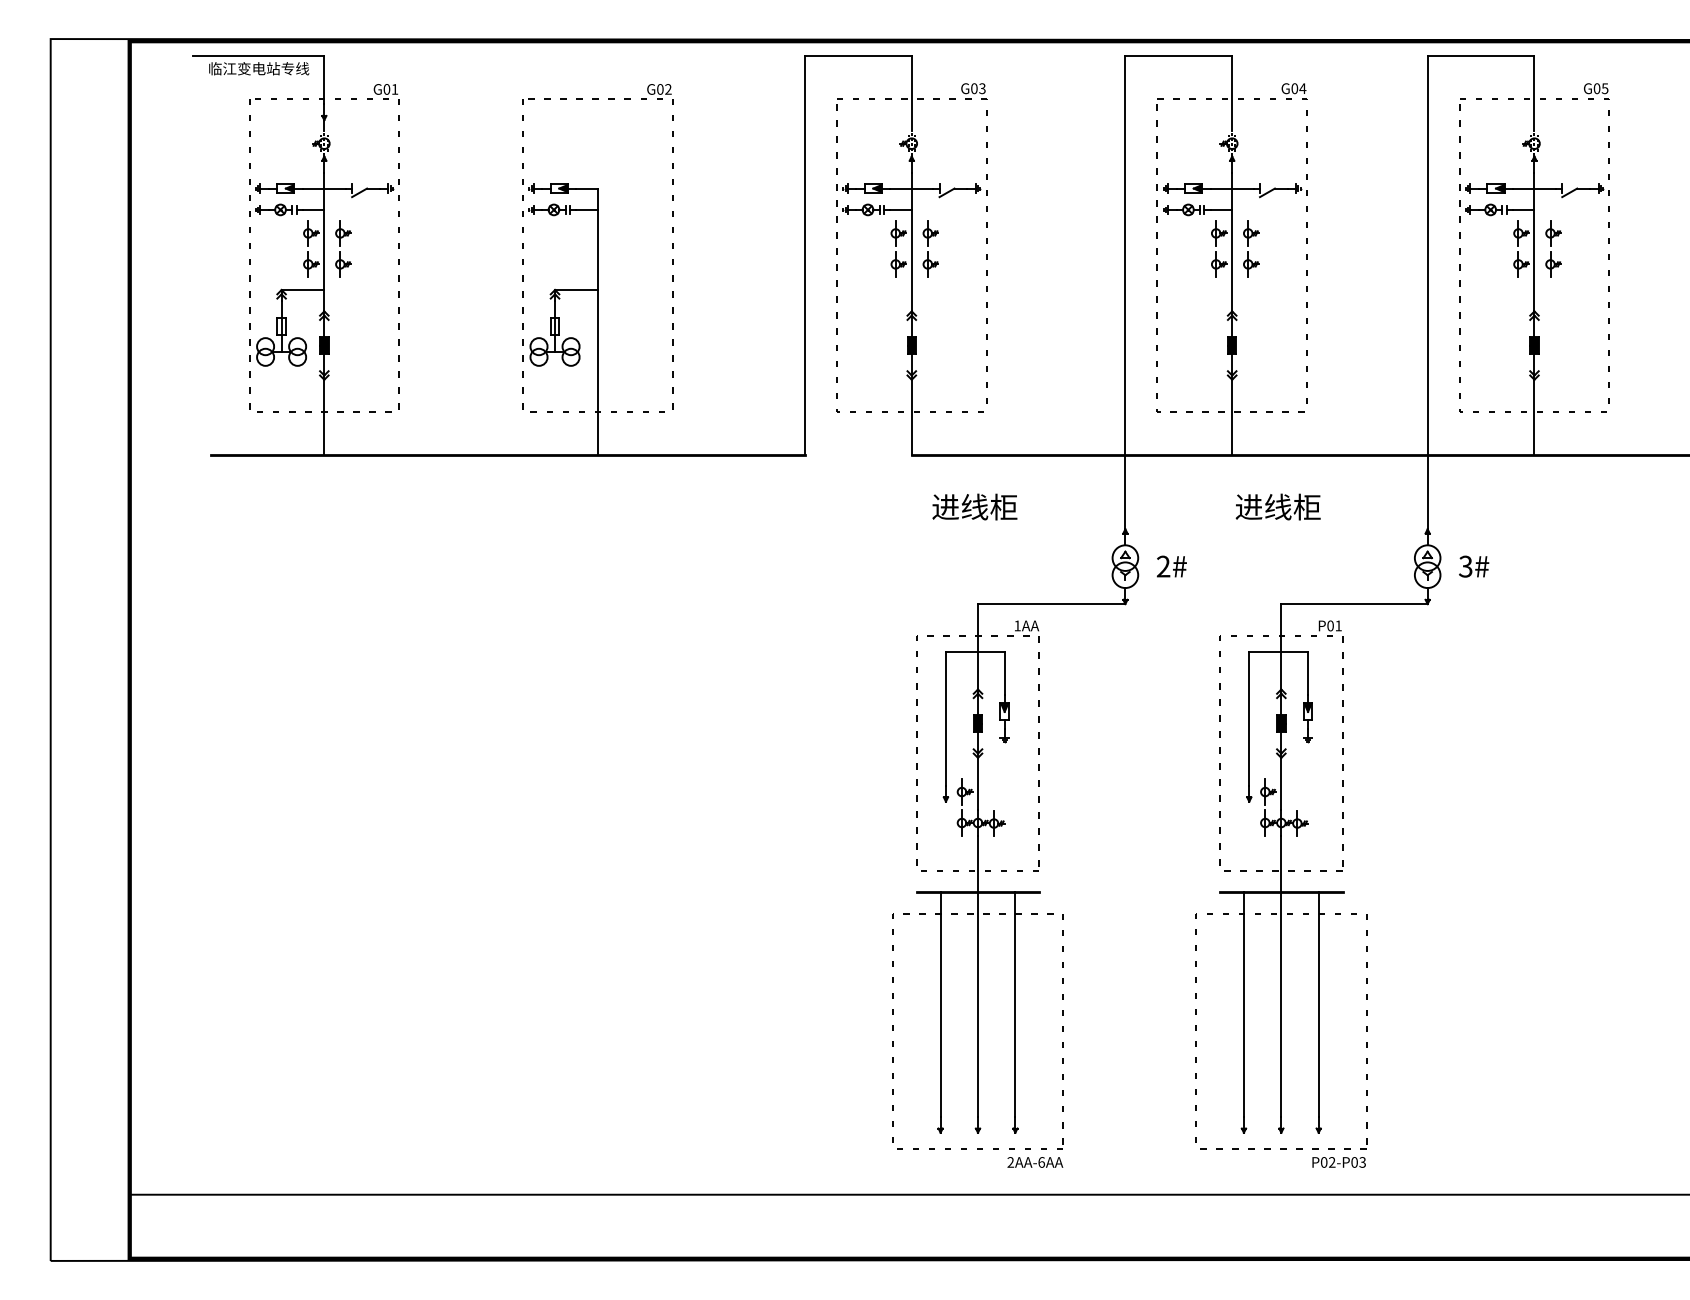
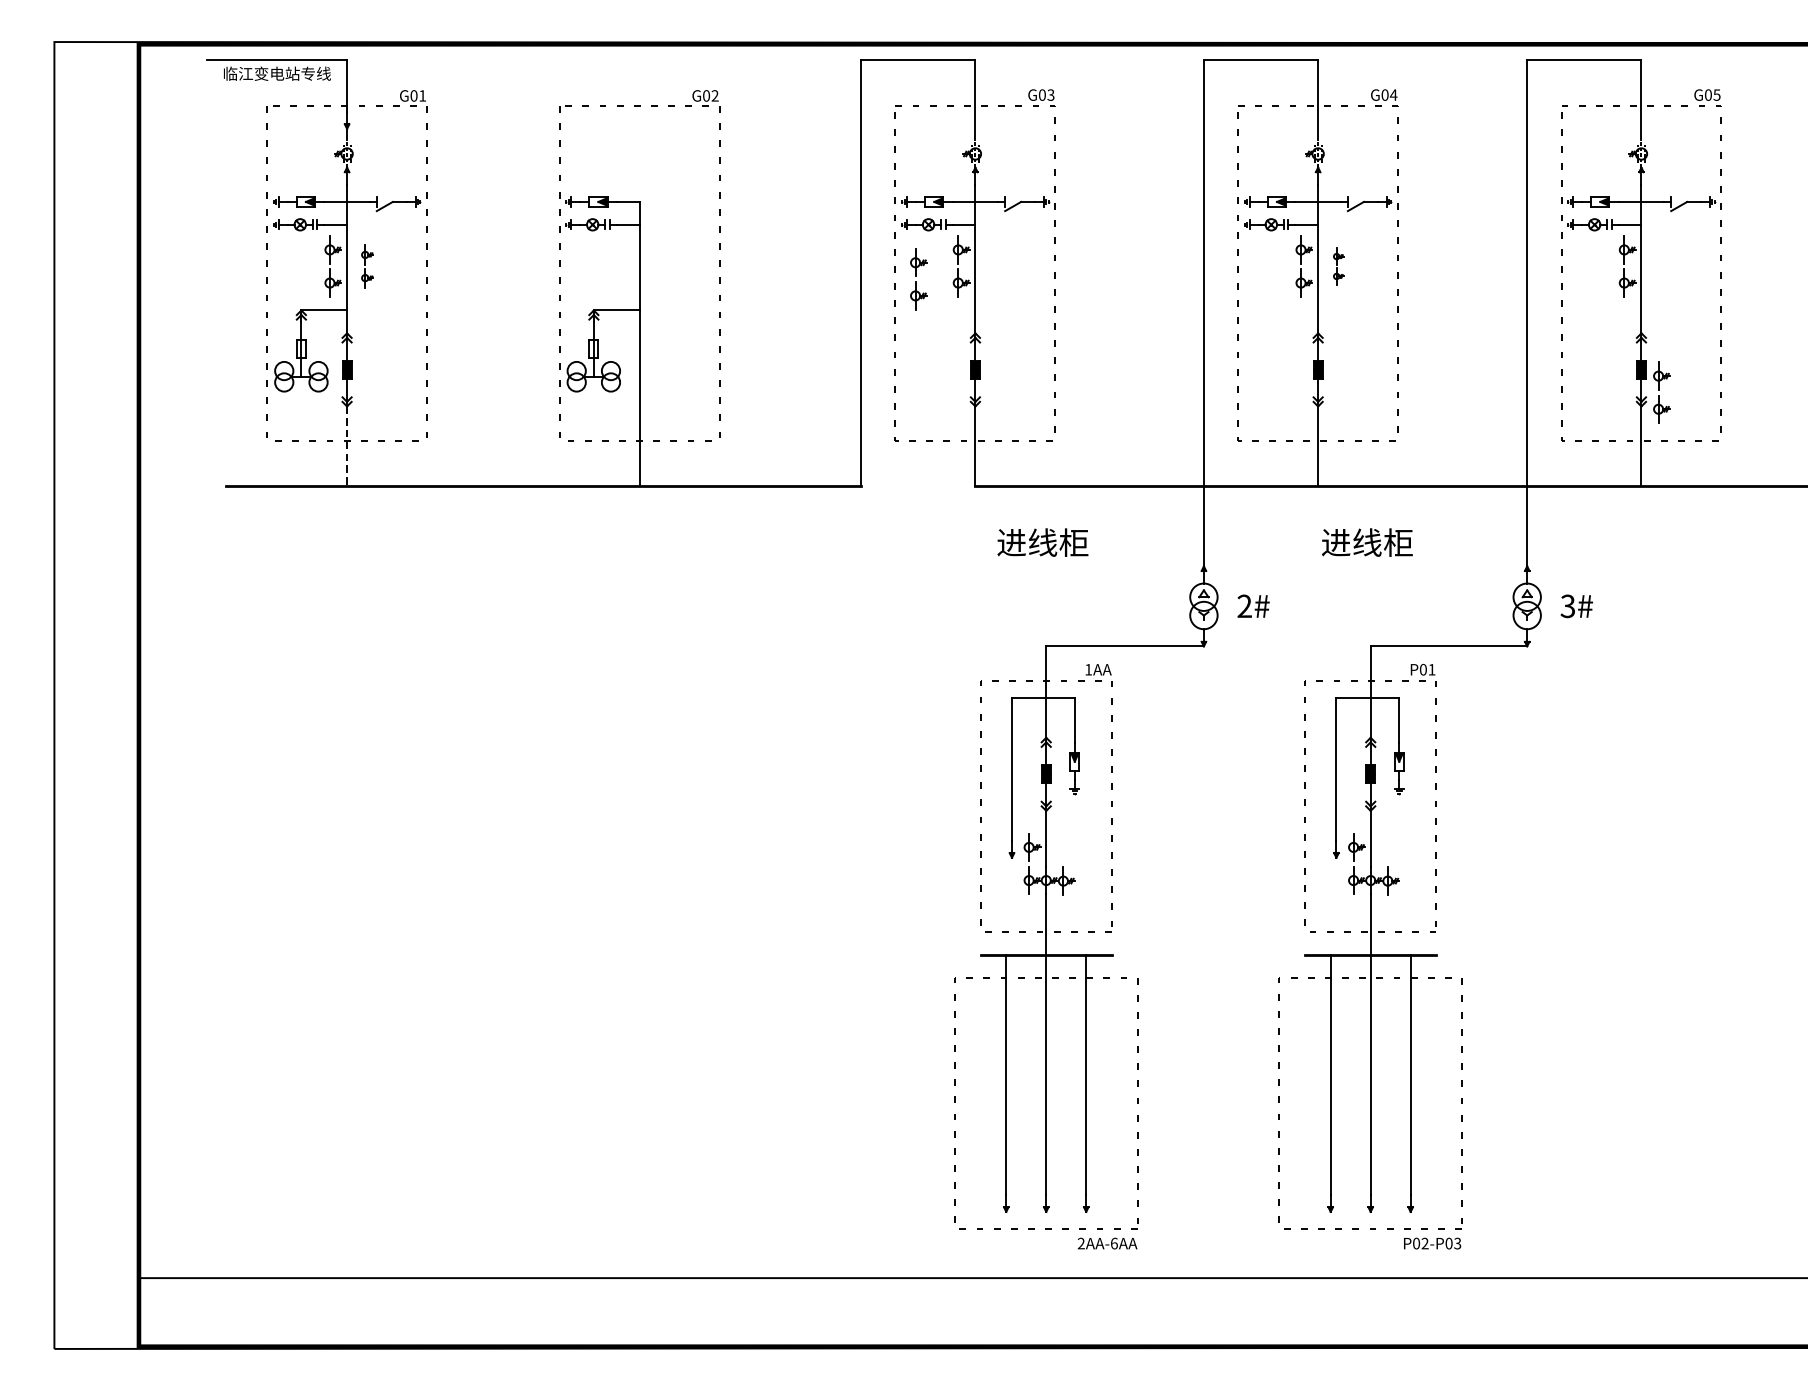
part: (343, 248) -> (367, 266), size x0.7
part: (930, 248) -> (918, 278), moved
part: (1251, 248) -> (1338, 266), size x0.6
part: (1553, 248) -> (1661, 392), moved
line: (324, 417) -> (347, 446), solid -> dashed

